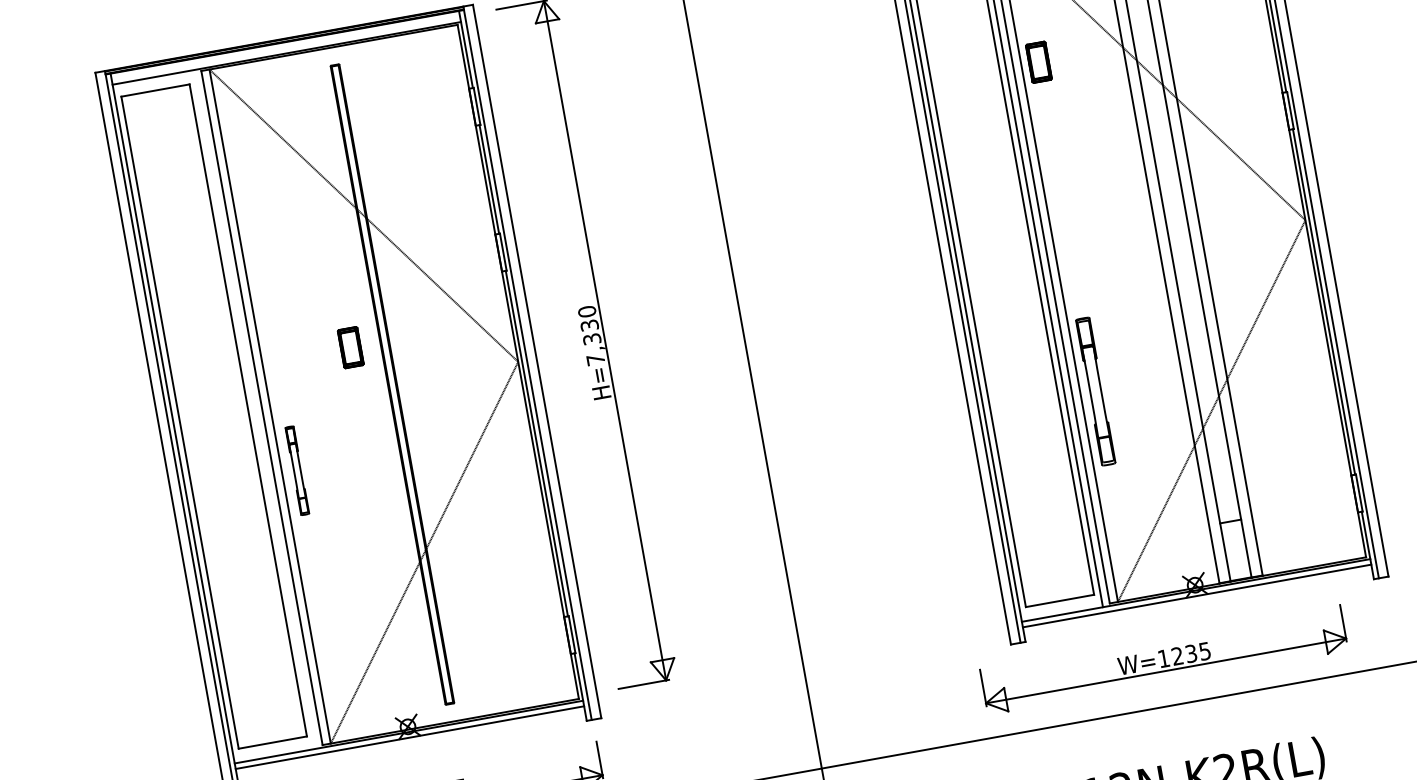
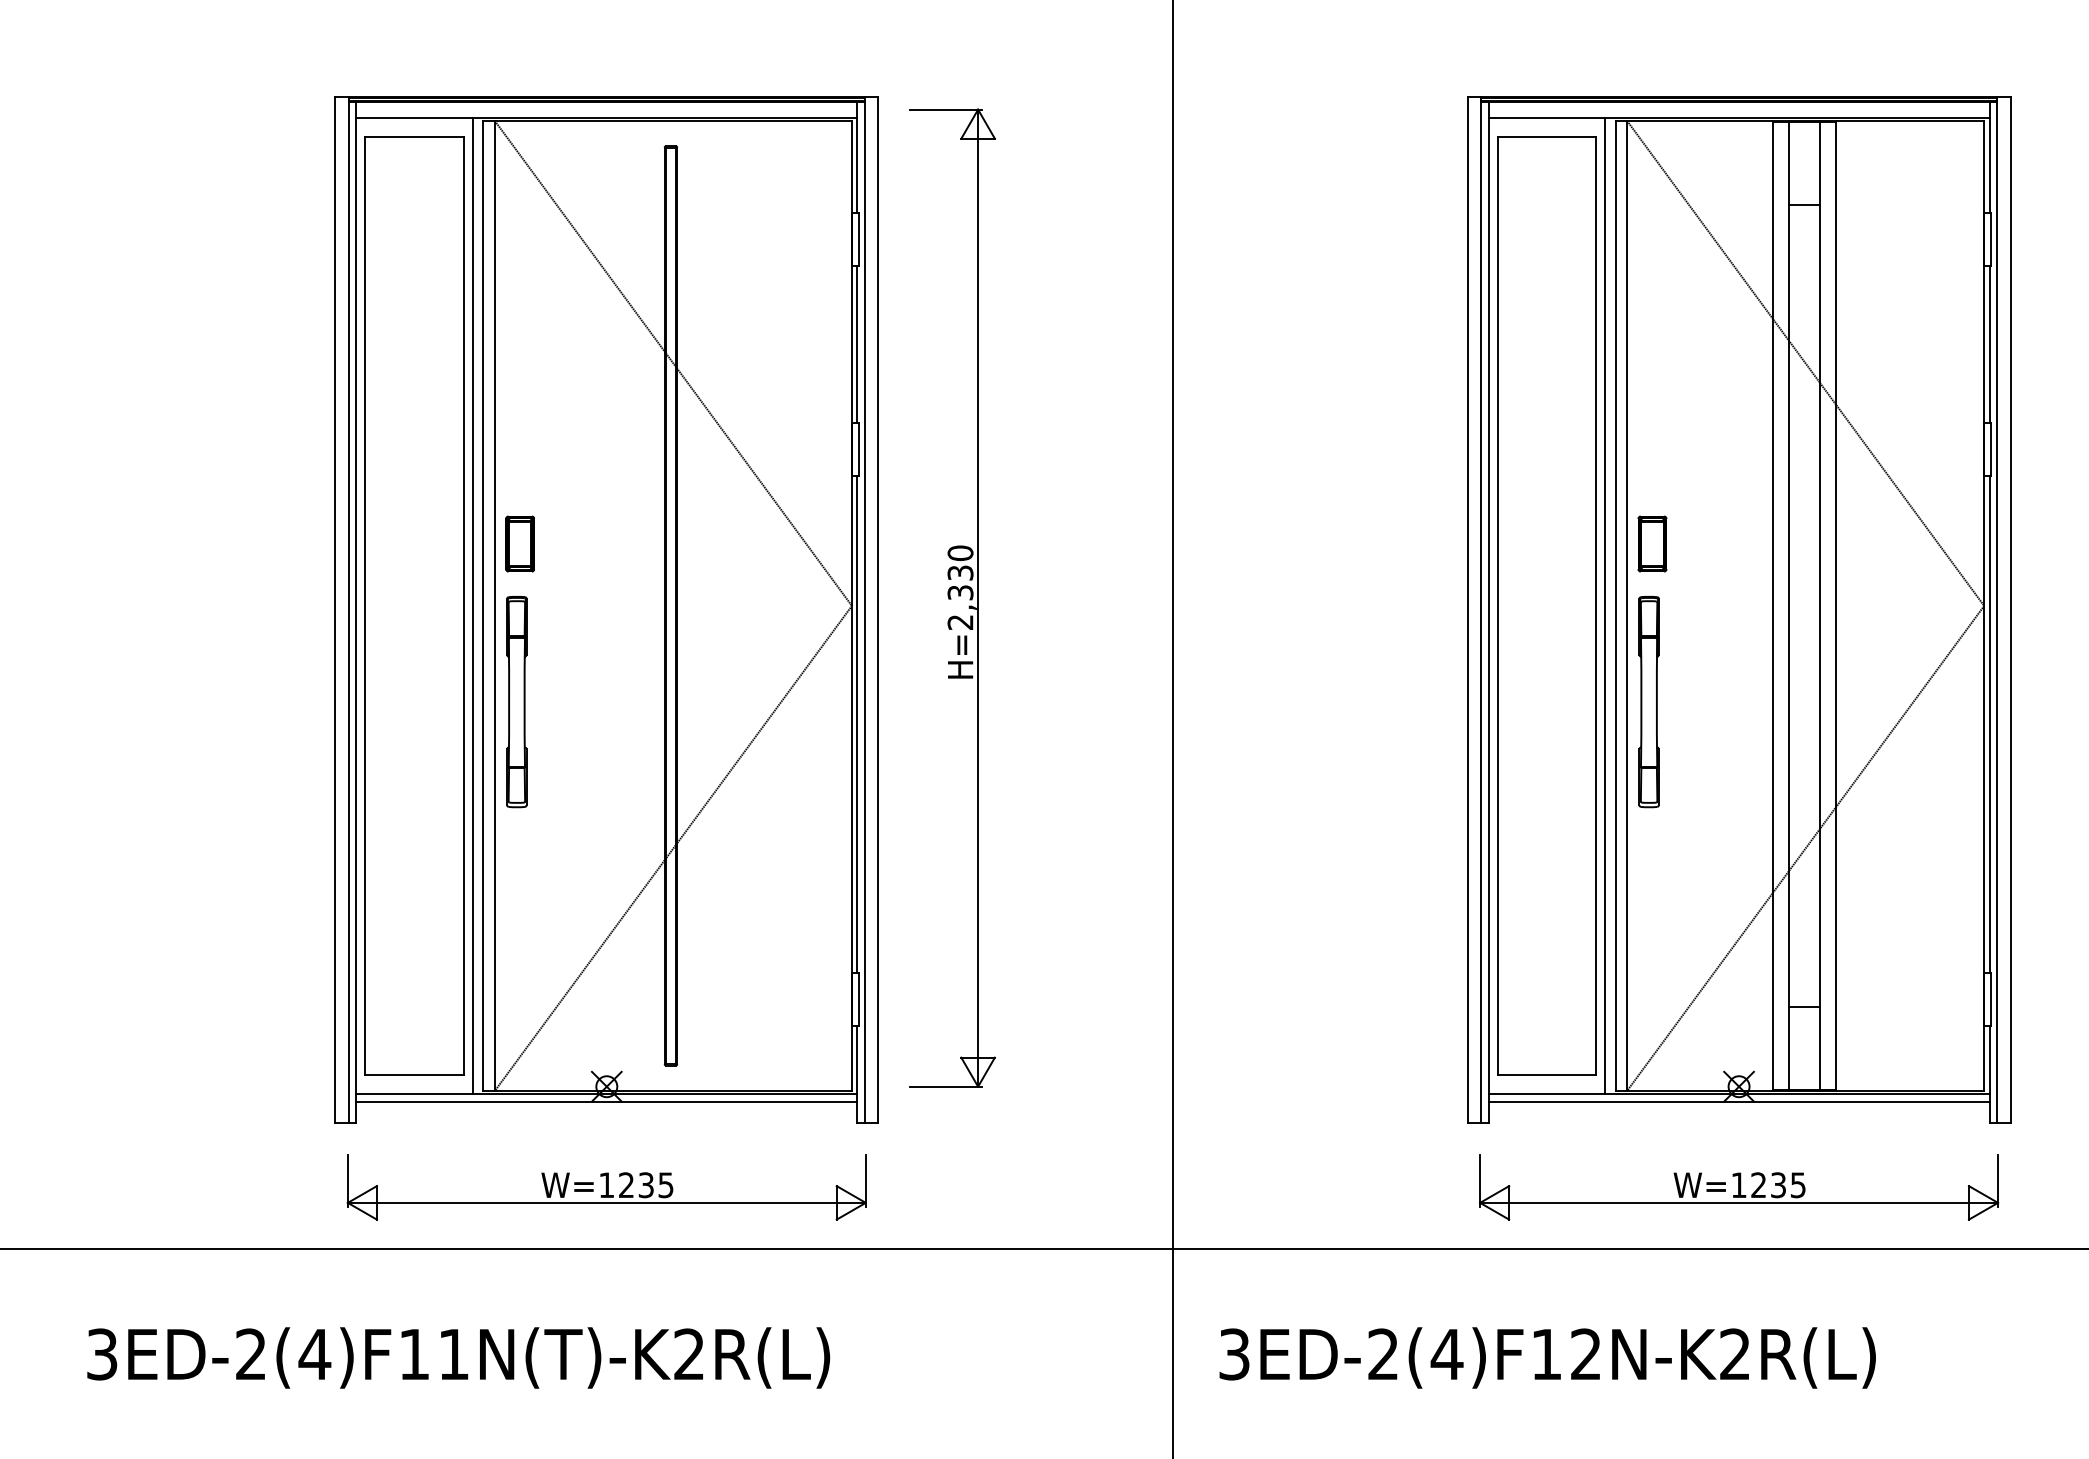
part: (1038, 61) -> (1652, 543), moved
part: (350, 347) -> (519, 543), moved
text: (595, 359) -> (960, 622), H=7,330 -> H=2,330
part: (1095, 391) -> (1648, 702), moved
line: (254, 409) -> (472, 606), added
part: (297, 471) -> (516, 702), size x1.67
part: (1164, 660) -> (1739, 1187), moved

